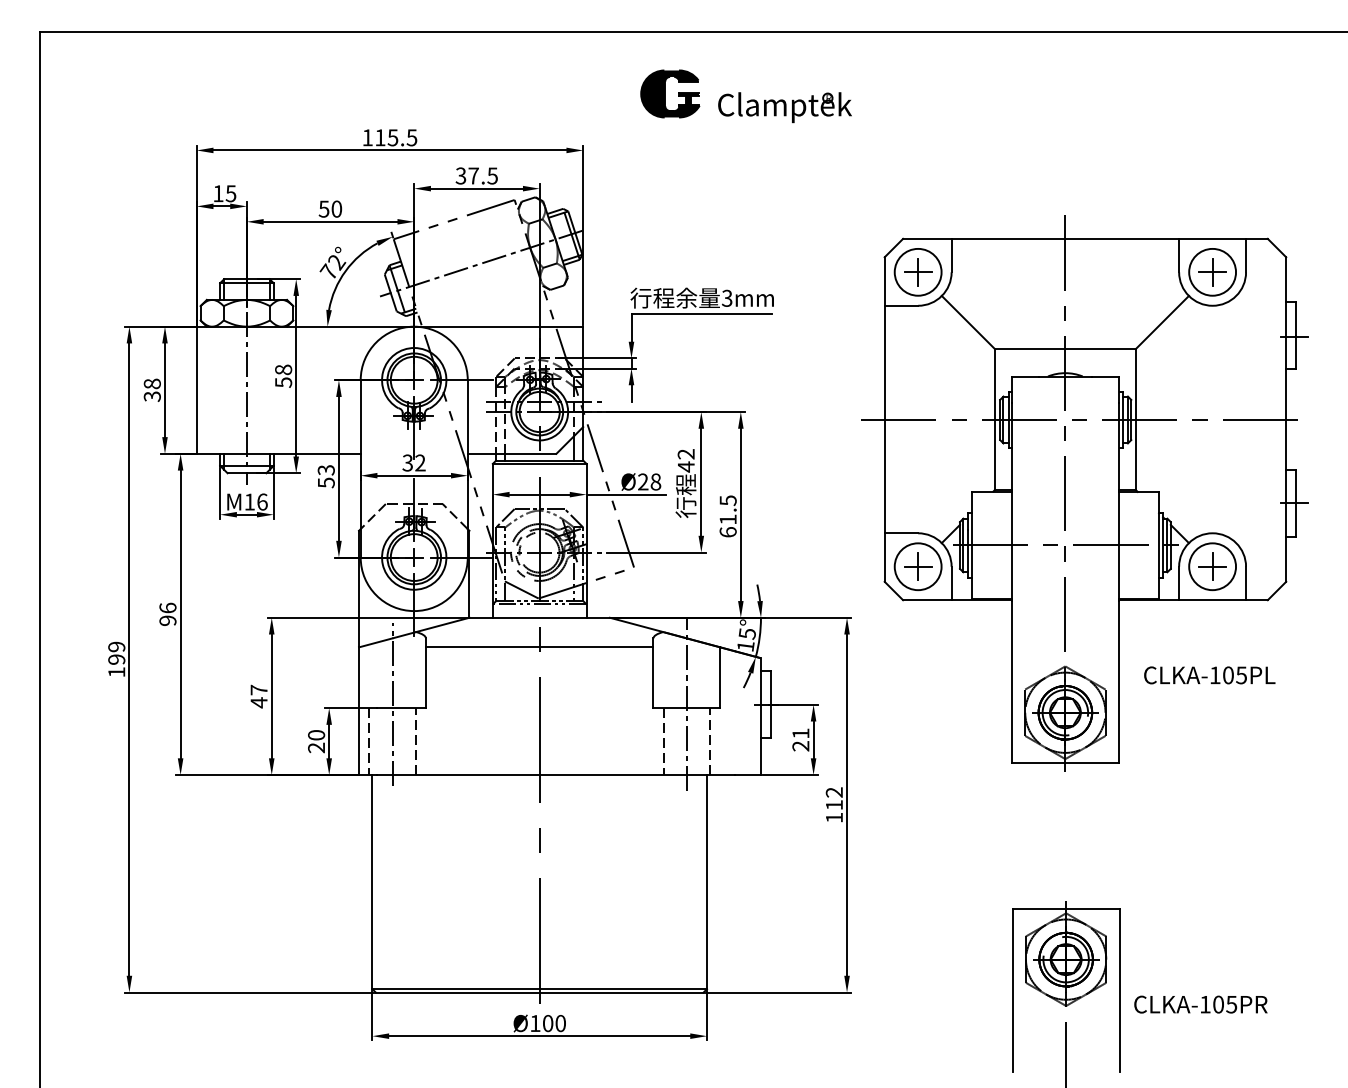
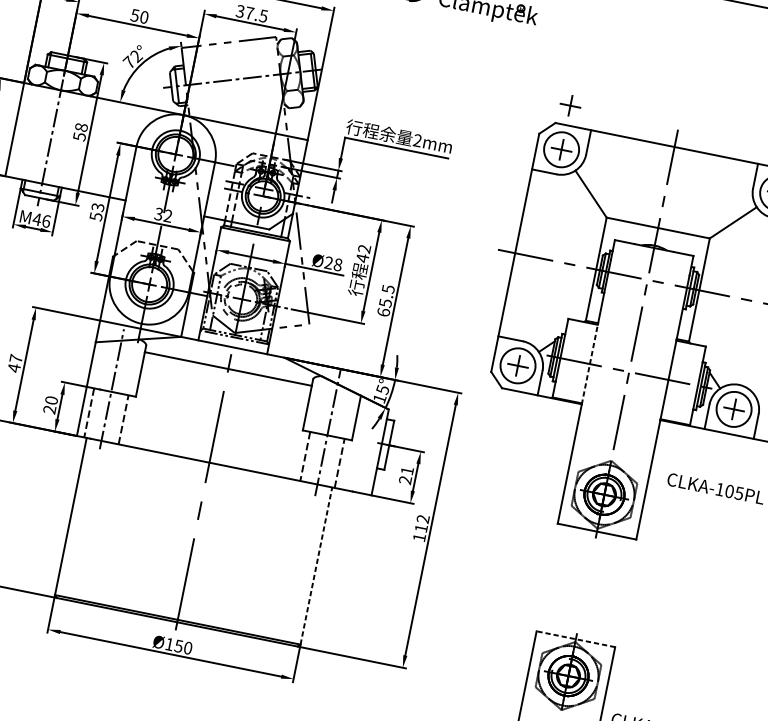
part: (918, 212) -> (570, 105), added
text: (726, 298) -> (417, 140), 3mm -> 2mm
text: (249, 501) -> (36, 219), M16 -> M46
text: (727, 519) -> (385, 302), 61.5 -> 65.5
line: (1011, 544) -> (589, 363), solid -> dashed
line: (707, 881) -> (316, 565), solid -> dashed
line: (1066, 909) -> (576, 639), solid -> dashed
text: (547, 1023) -> (178, 646), Ø100 -> Ø150

